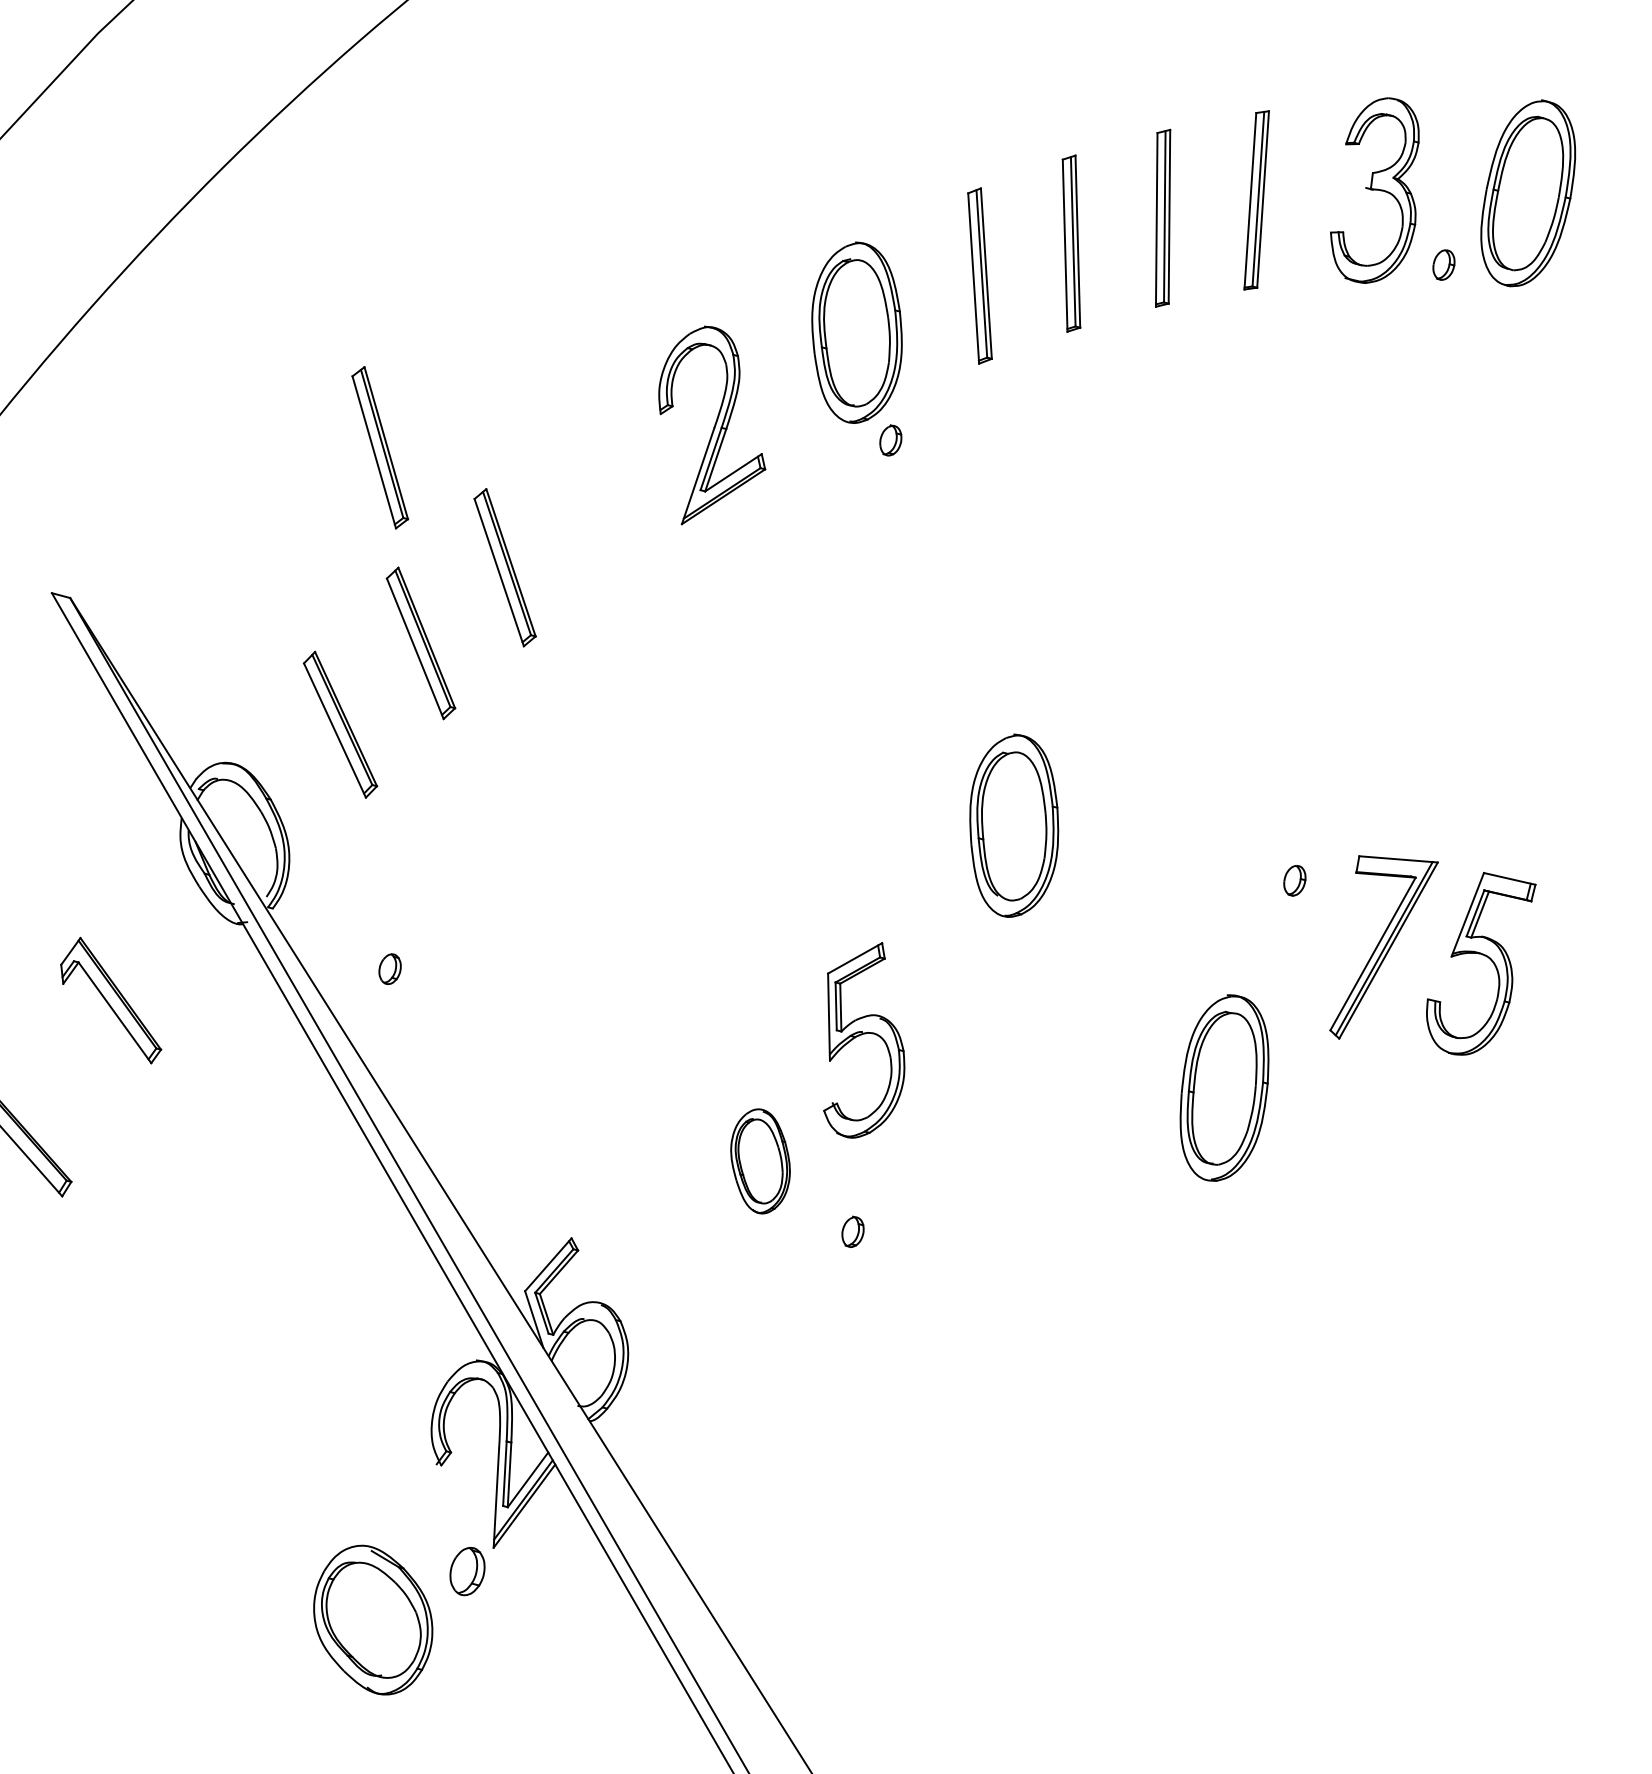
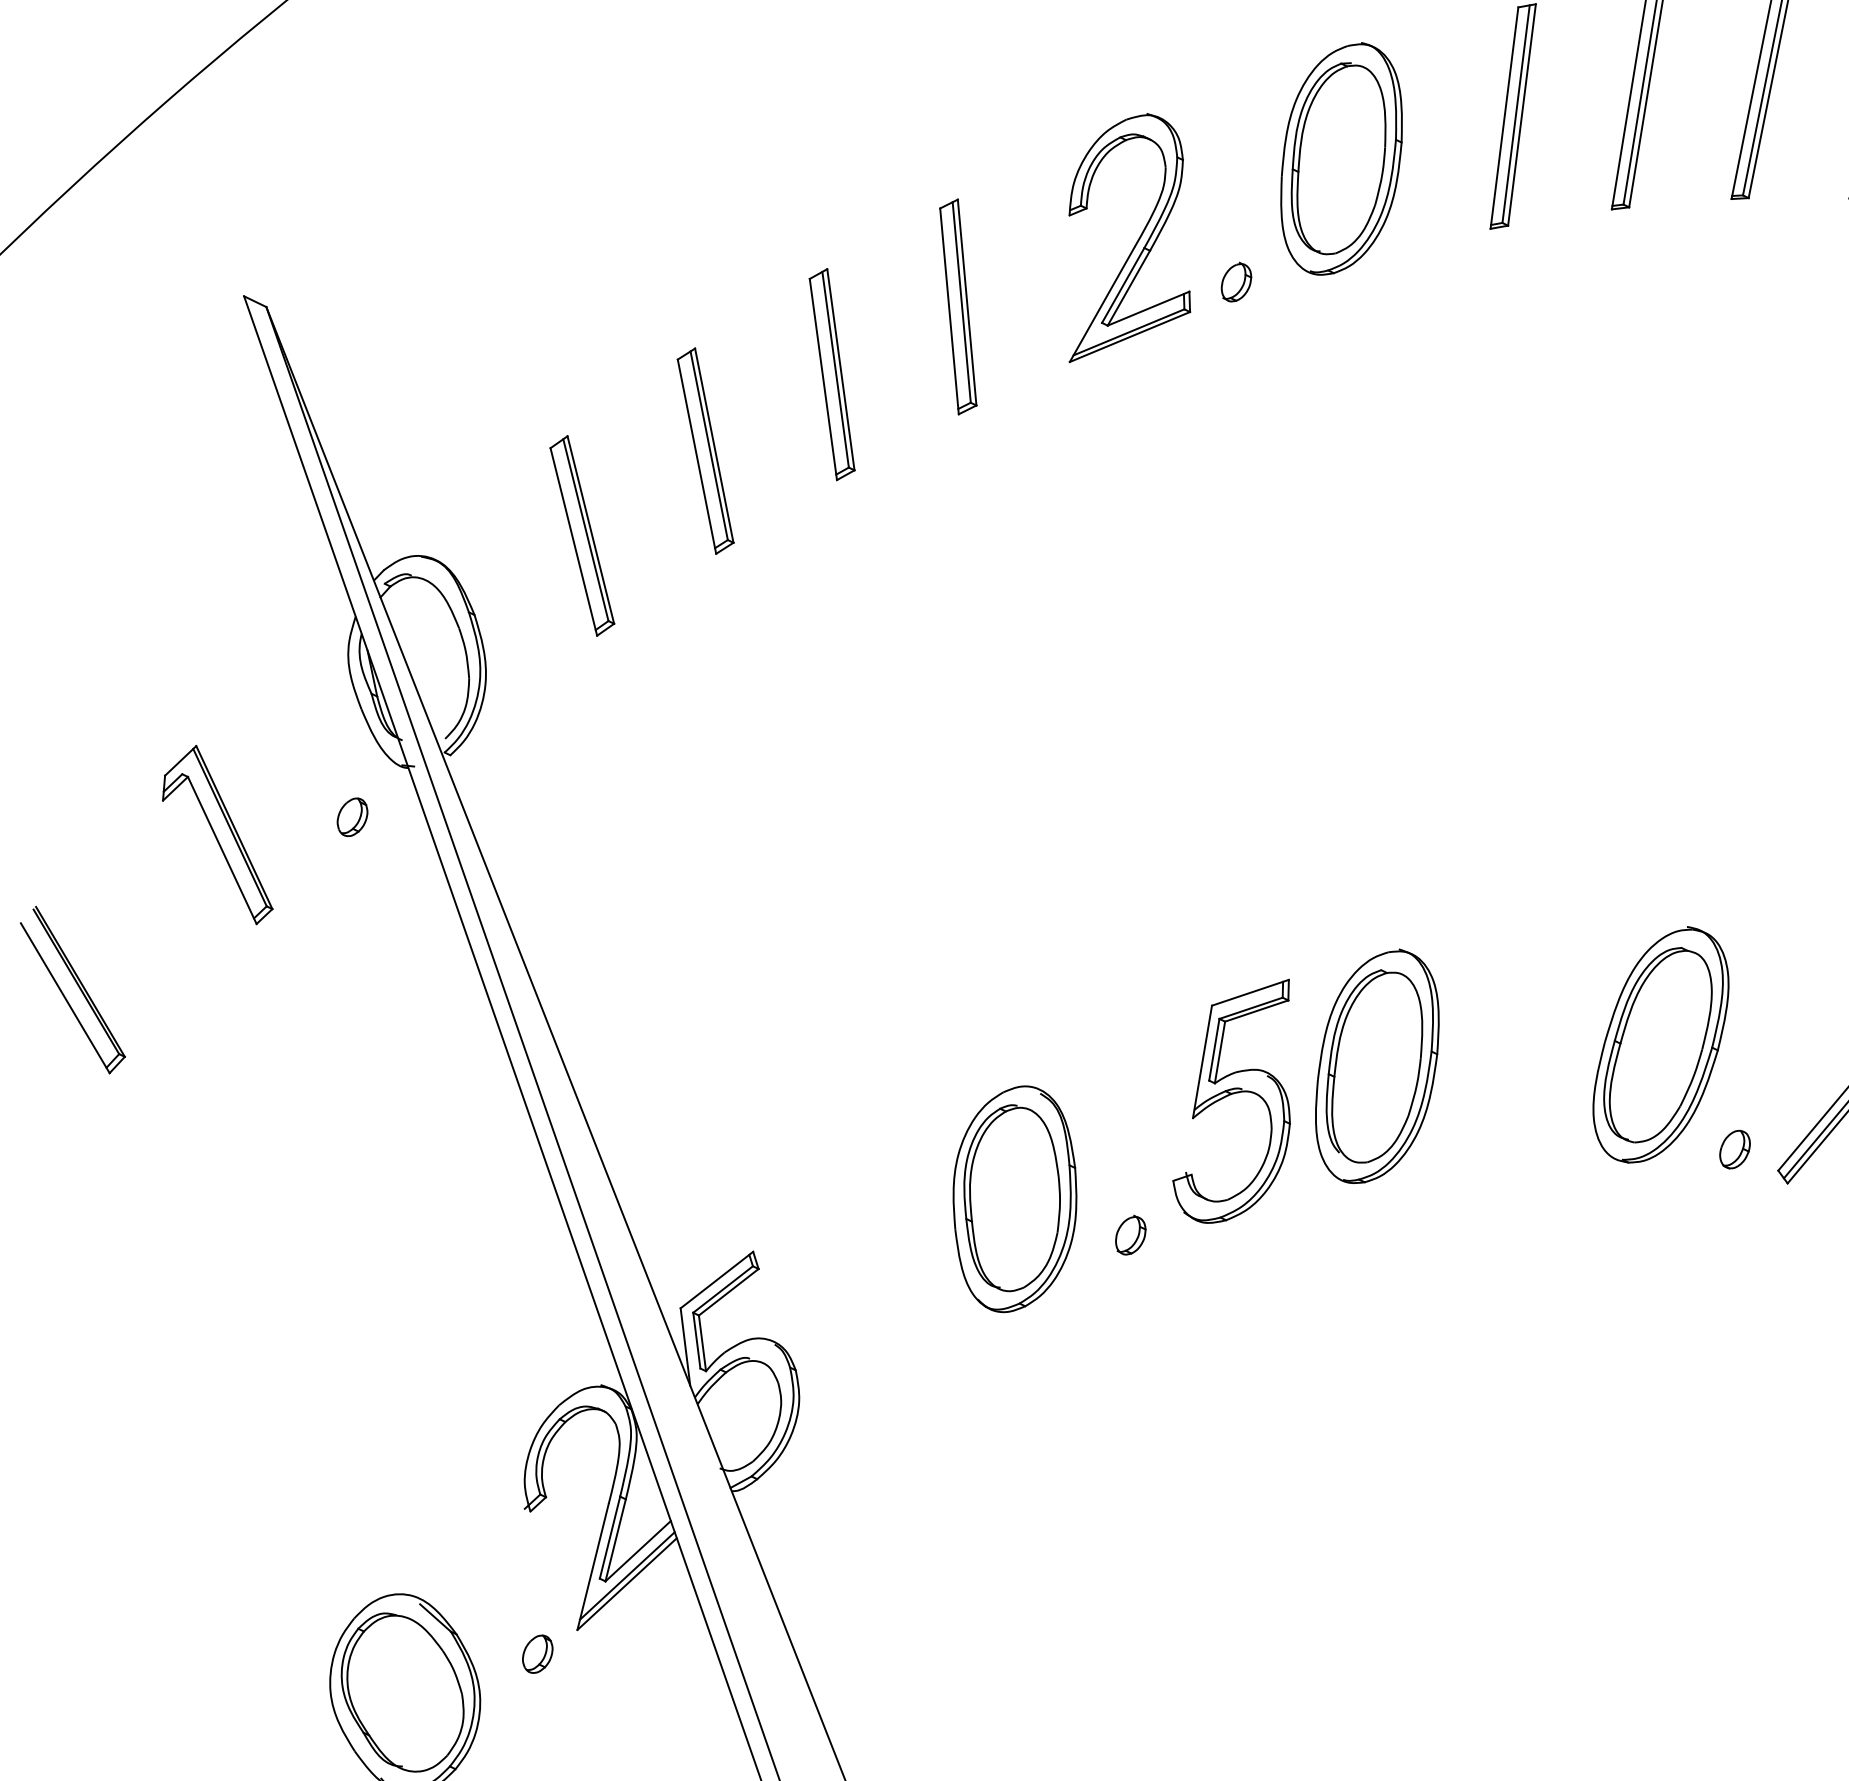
part: (890, 440) -> (1236, 282), moved
part: (380, 447) -> (958, 306), moved
part: (1014, 825) -> (1377, 1066), moved
part: (1294, 880) -> (1734, 1149), moved
part: (389, 968) -> (351, 816), moved
part: (864, 1040) -> (1242, 1100), moved
part: (1224, 1087) -> (1661, 1044), moved
part: (760, 1161) -> (1014, 1199), size x1.67
part: (852, 1231) -> (1130, 1234), moved
part: (466, 1571) -> (536, 1653), size x0.62

